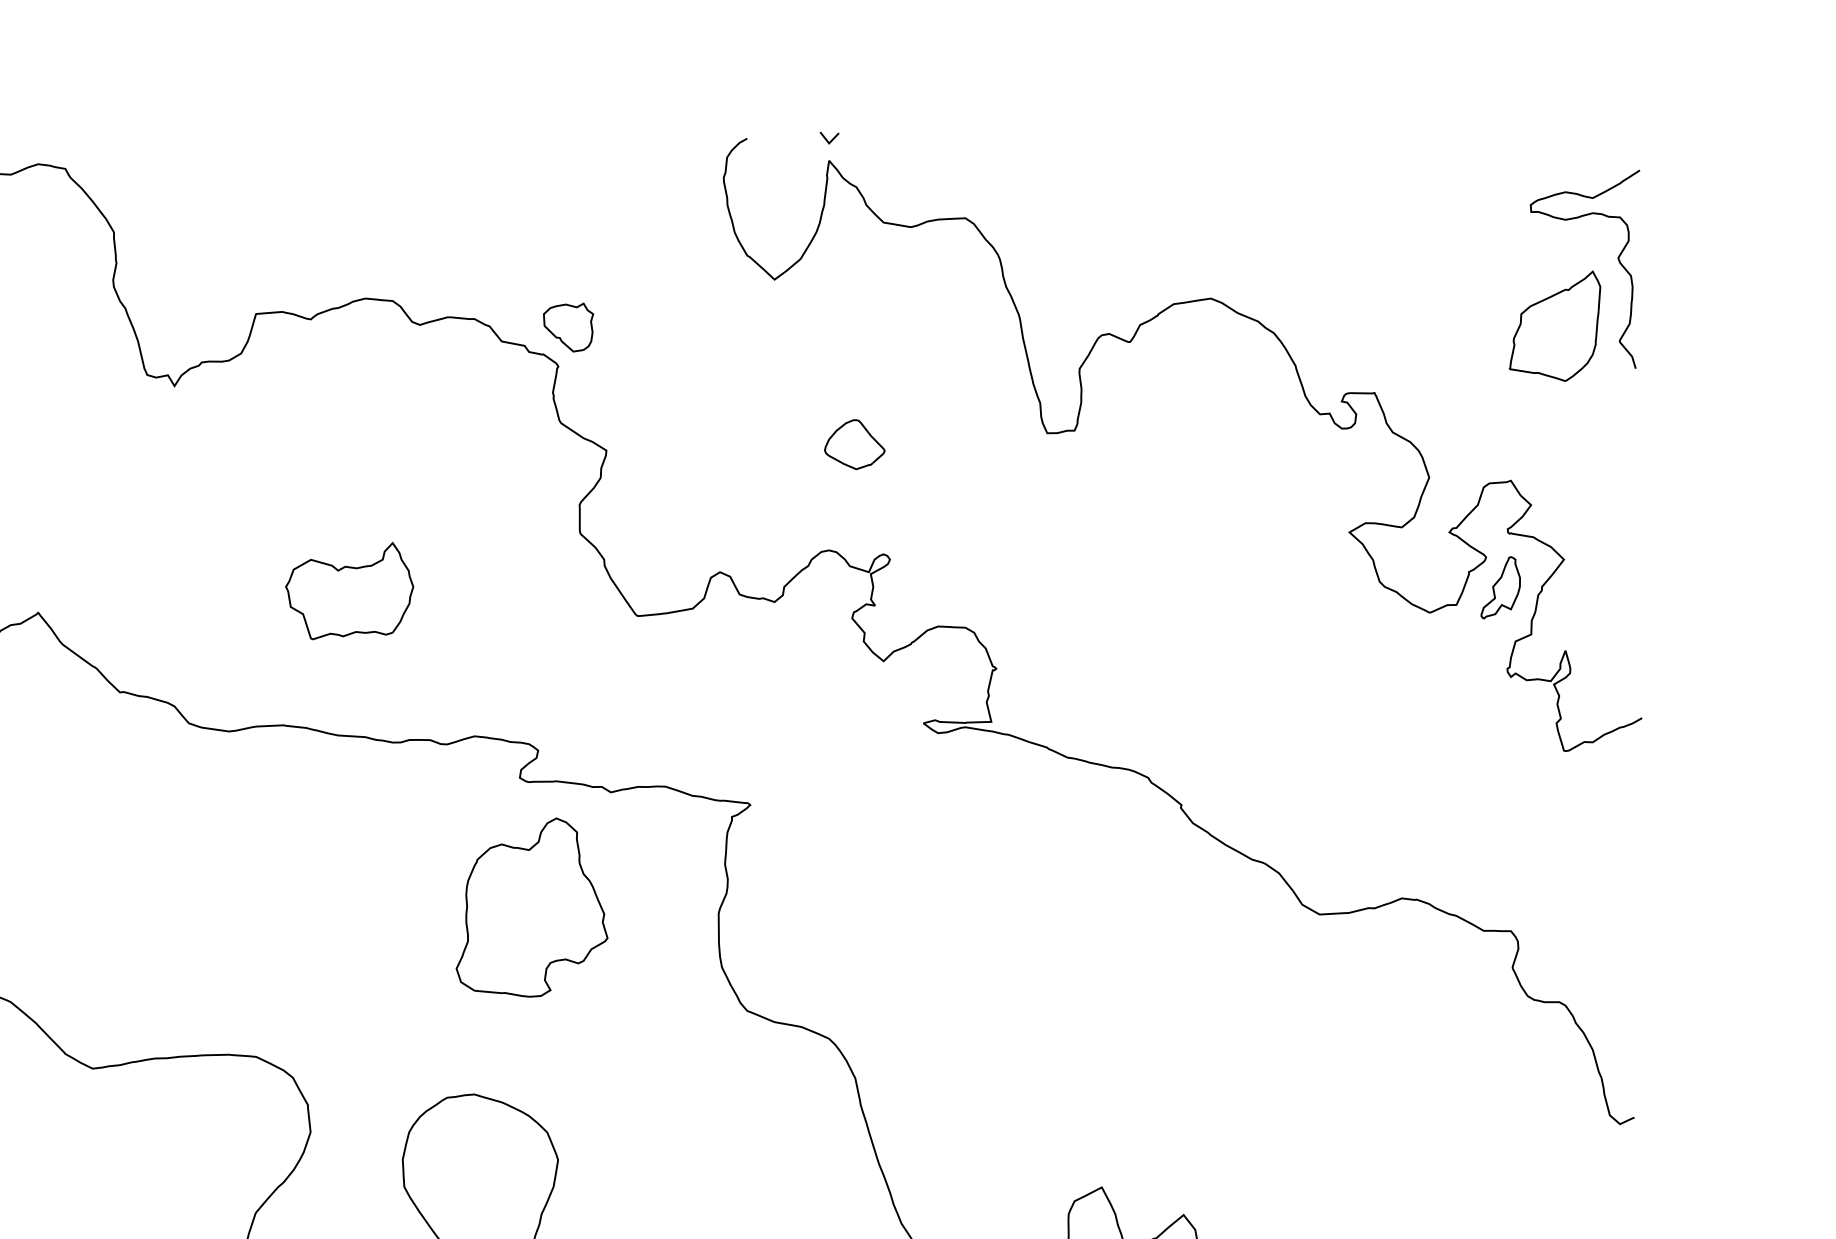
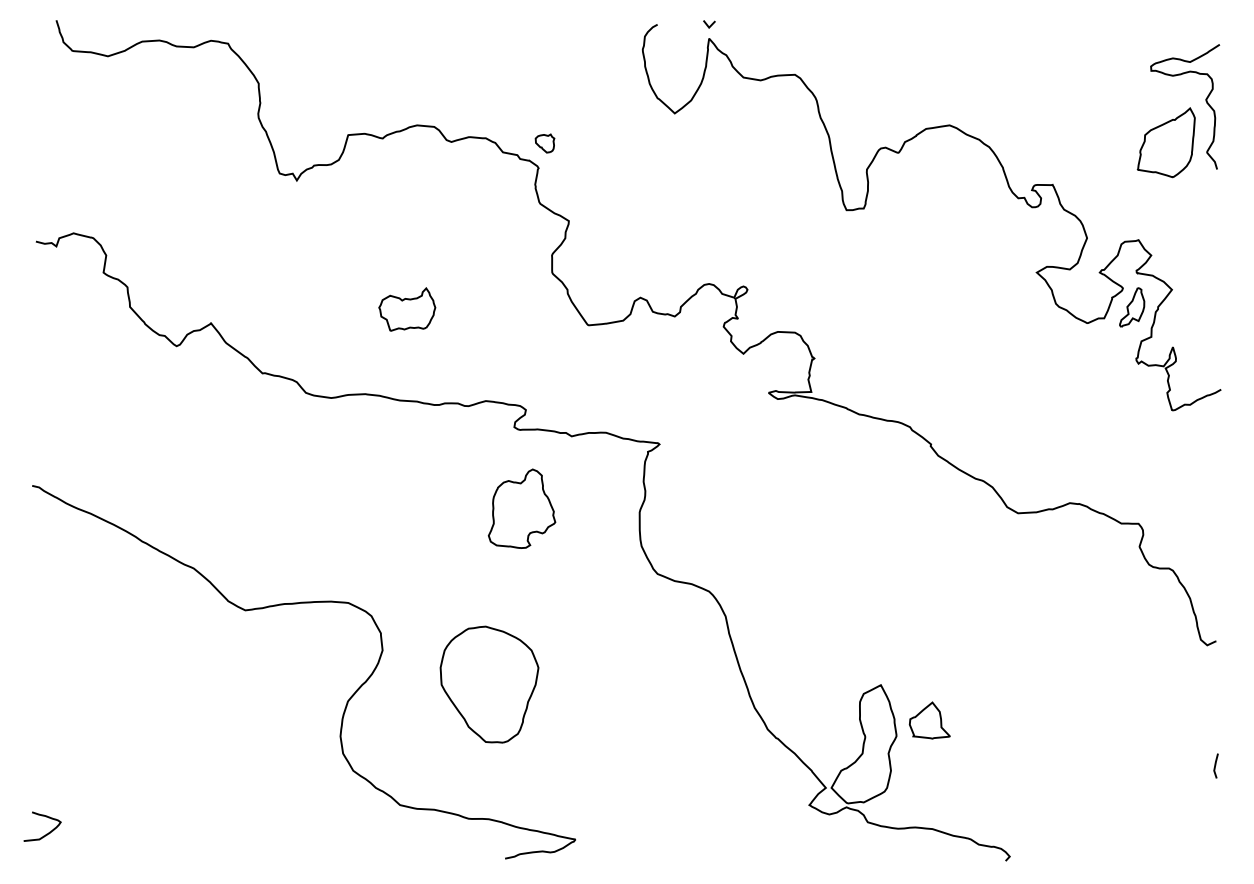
part: (567, 327) -> (544, 143), size x0.6
part: (853, 444) -> (724, 217), removed
part: (350, 590) -> (407, 309), size x0.7
part: (531, 906) -> (521, 508), size x0.7

